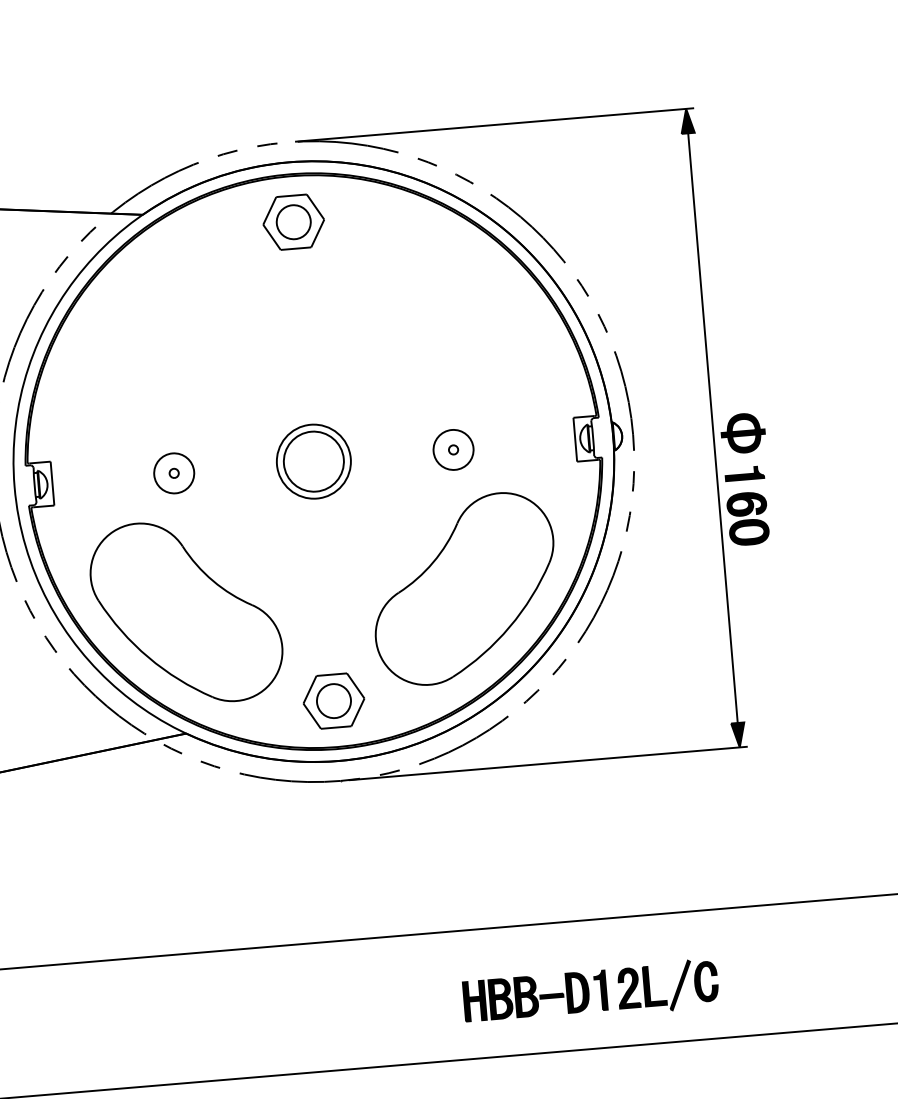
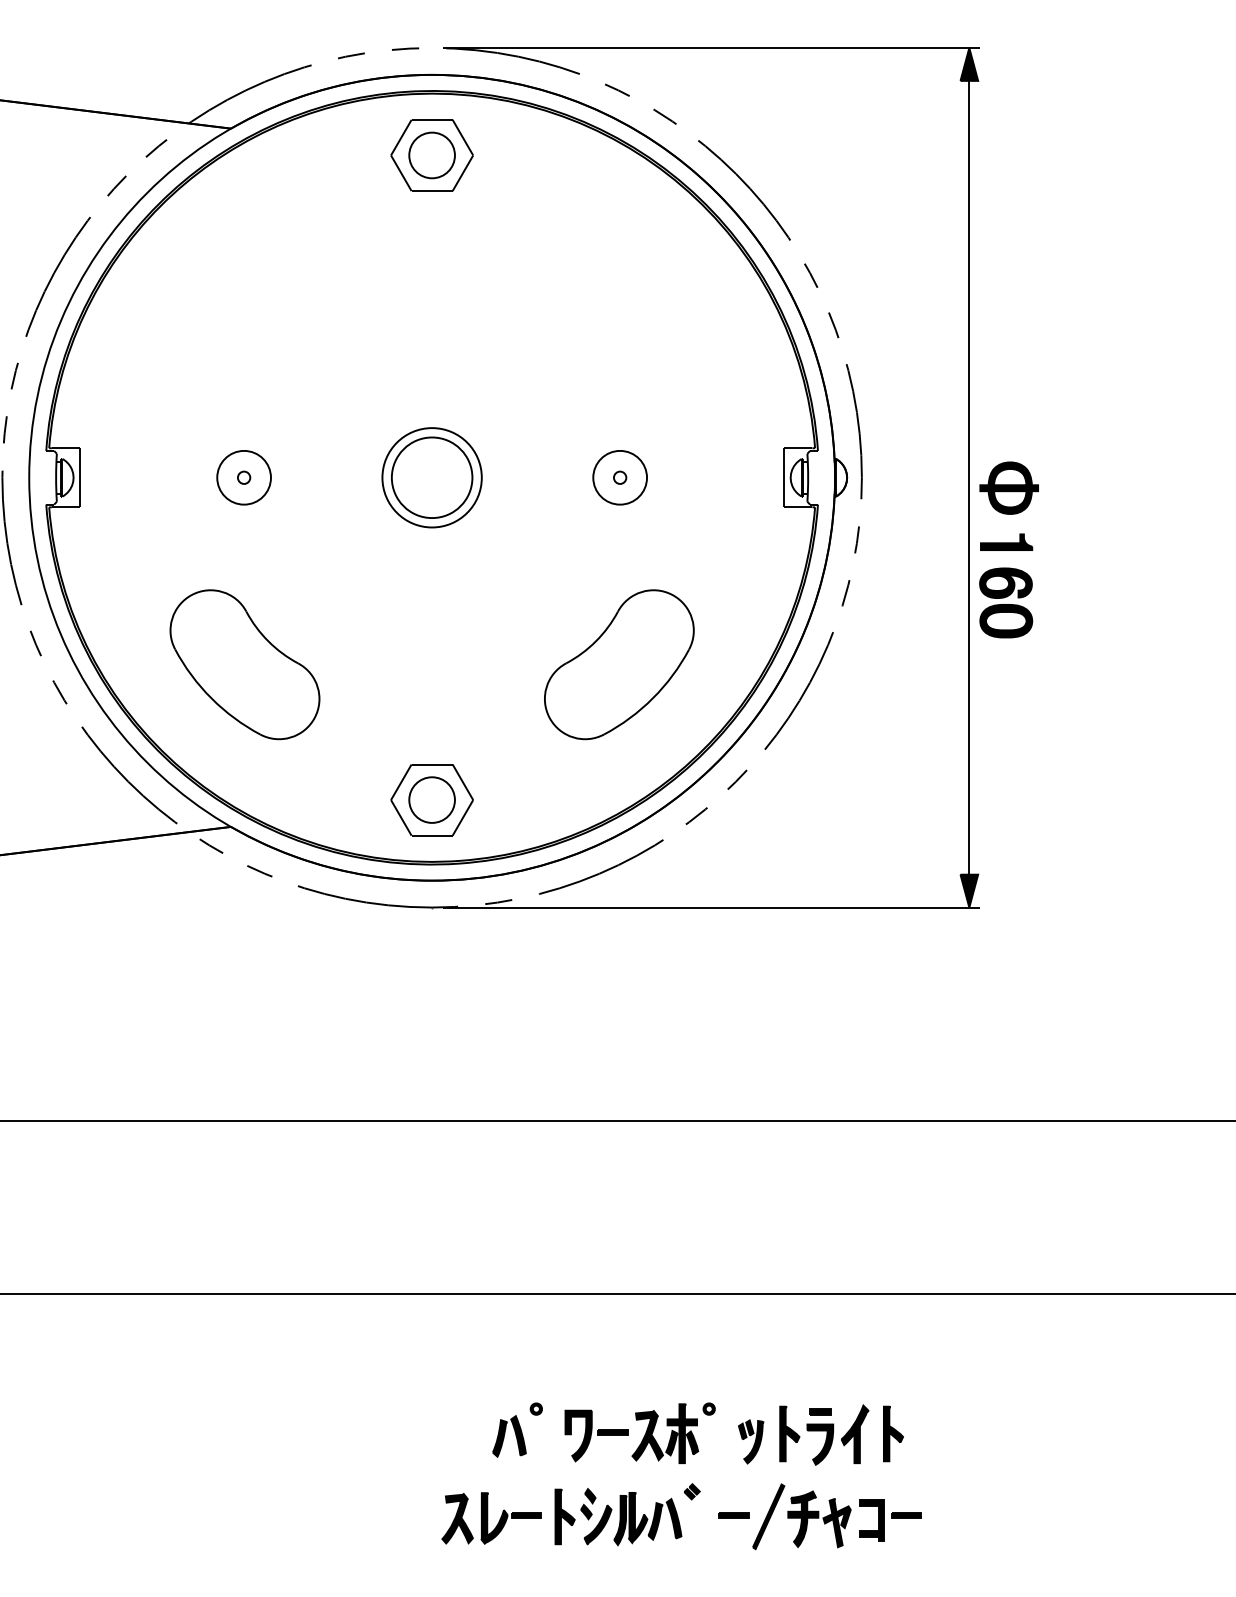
part: (464, 588) -> (619, 664), size x0.6
part: (186, 612) -> (244, 664), size x0.6
part: (590, 992) -> (742, 1218), removed

